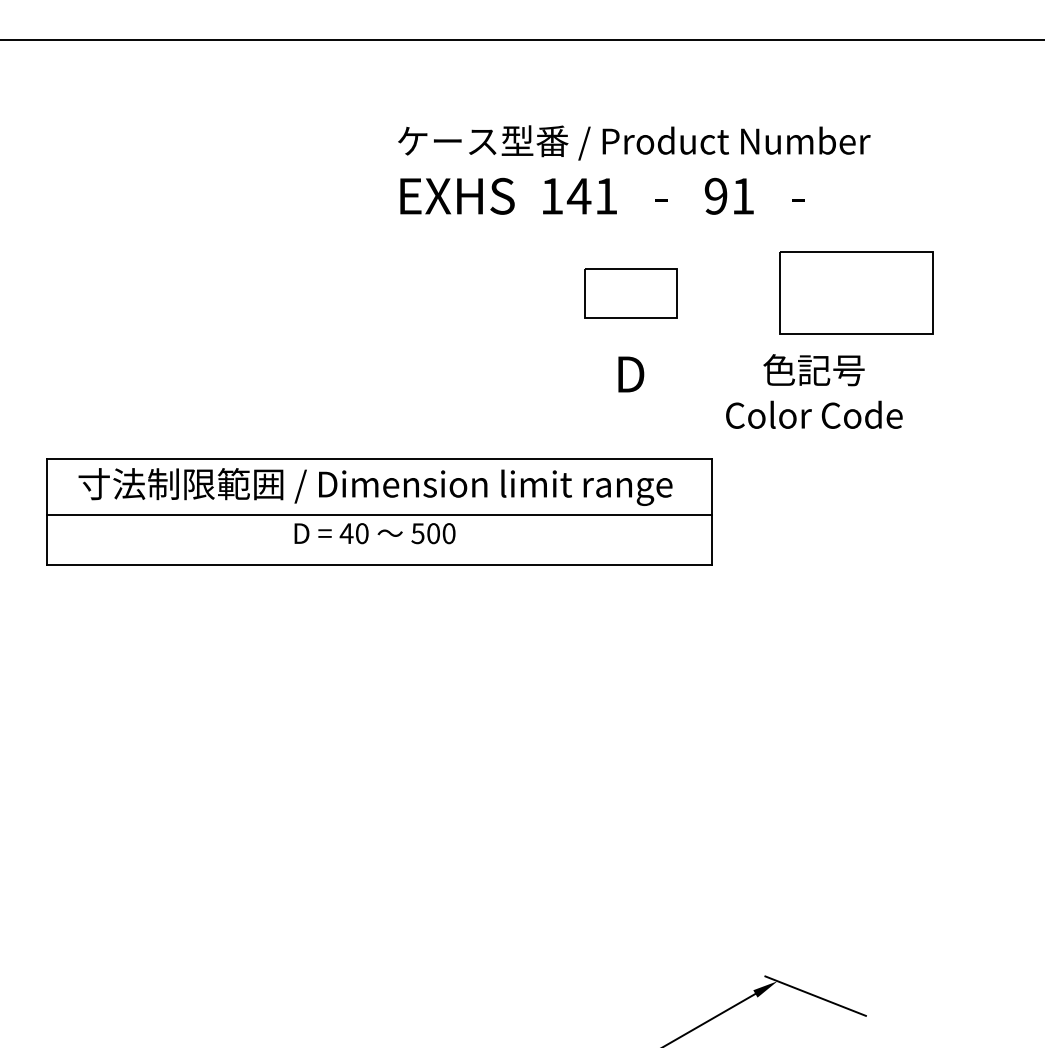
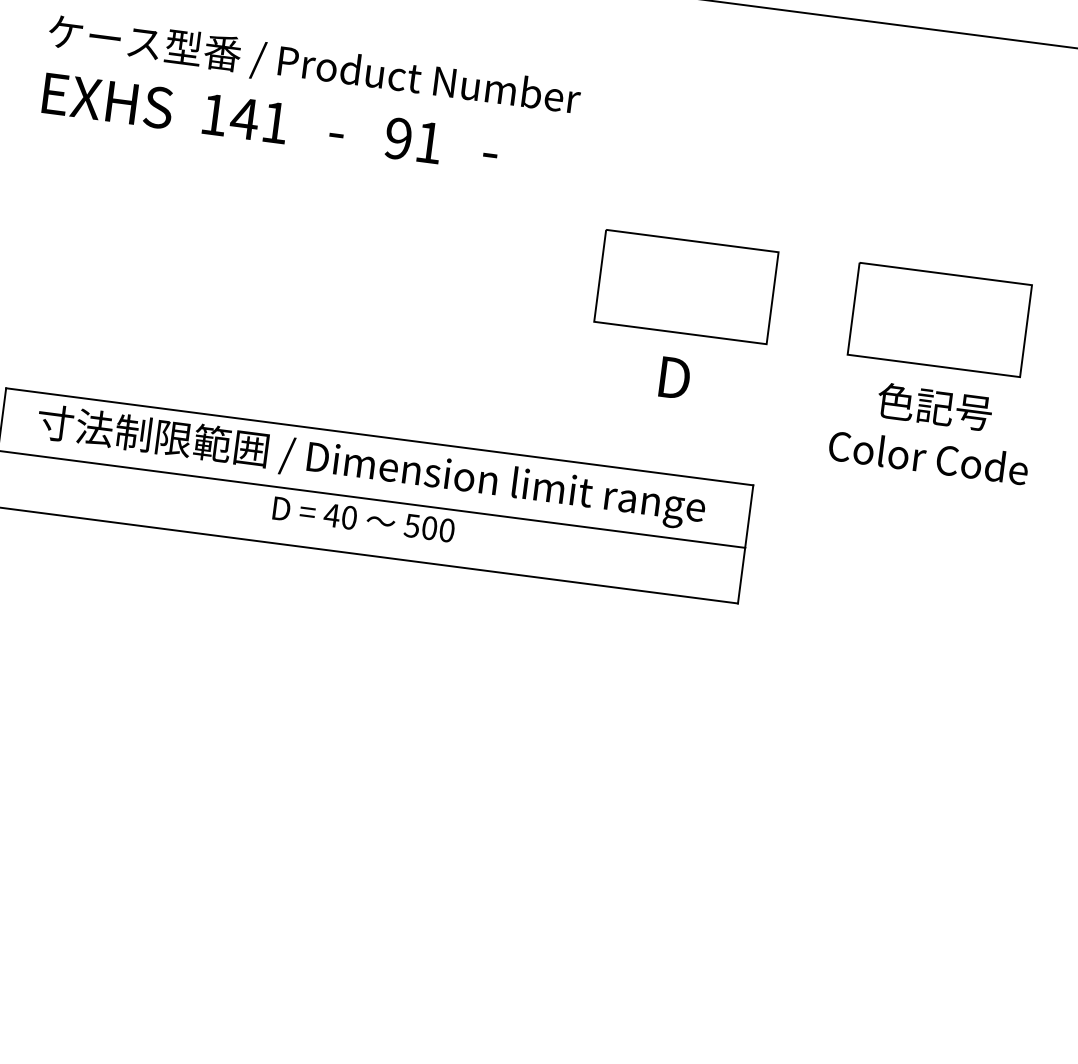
text: (634, 169) -> (310, 96), moved
part: (630, 292) -> (686, 285), size x1.67
text: (814, 391) -> (932, 431), moved

